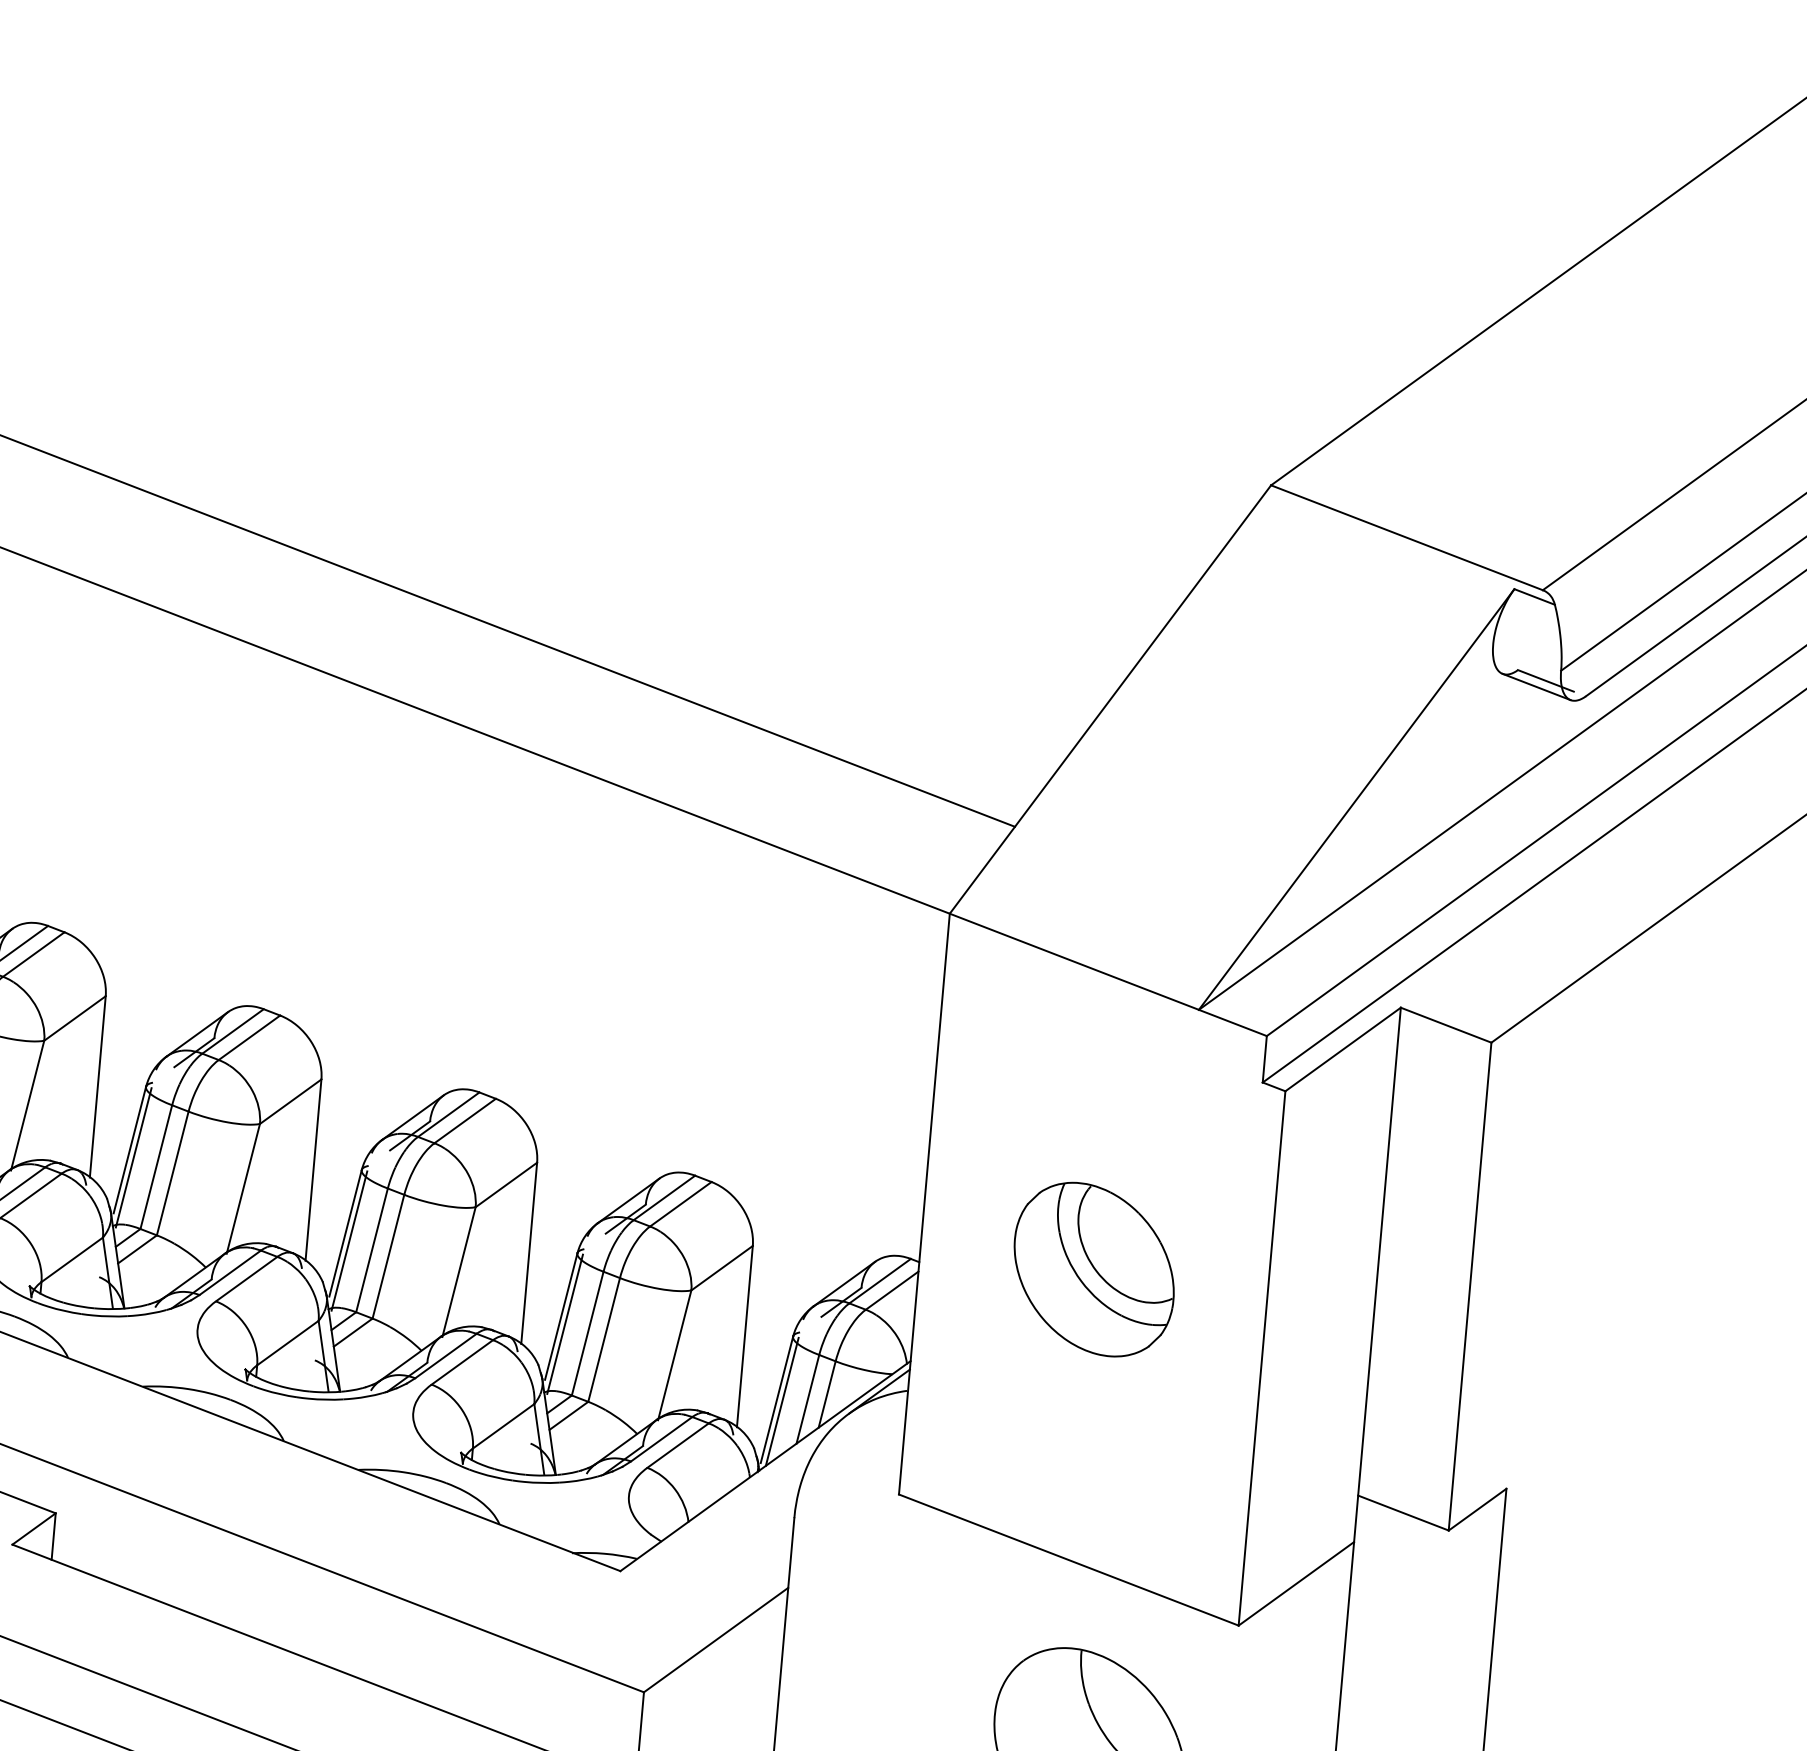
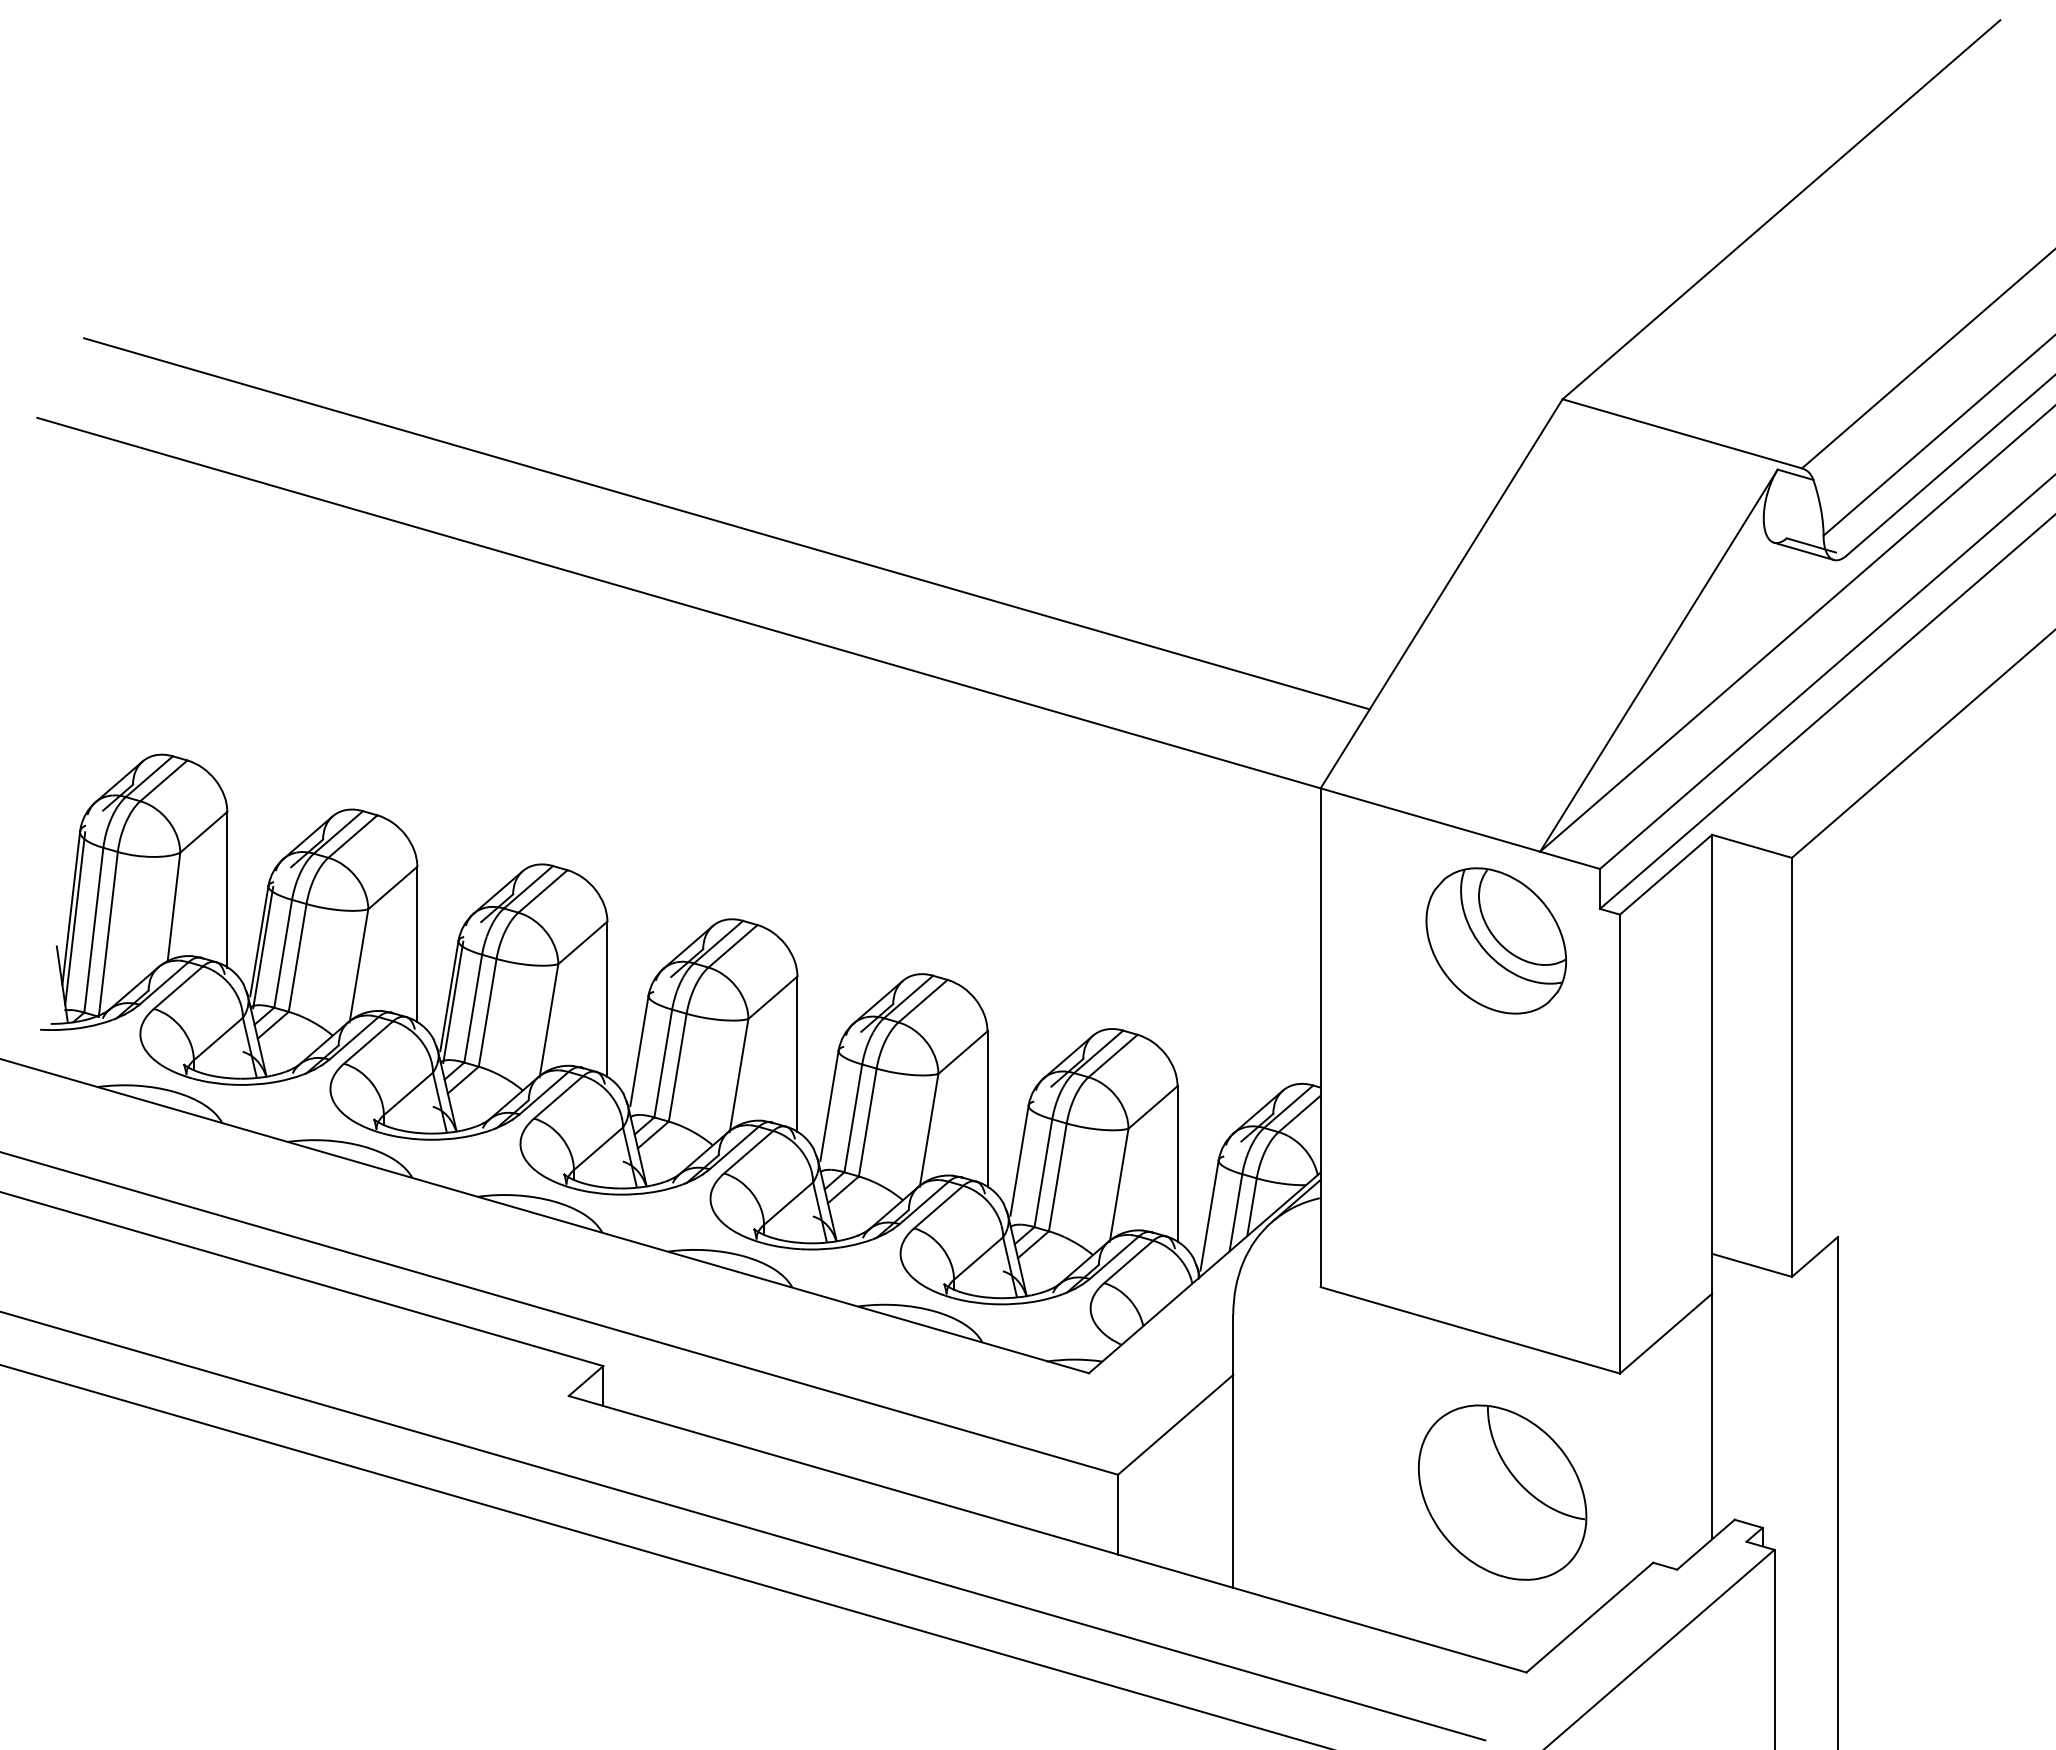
line: (134, 1156) -> (643, 1056), removed
line: (349, 1240) -> (833, 1111), removed
part: (1093, 1269) -> (1495, 940), moved
line: (565, 1323) -> (1023, 1166), removed
line: (782, 1401) -> (1214, 1216), removed

